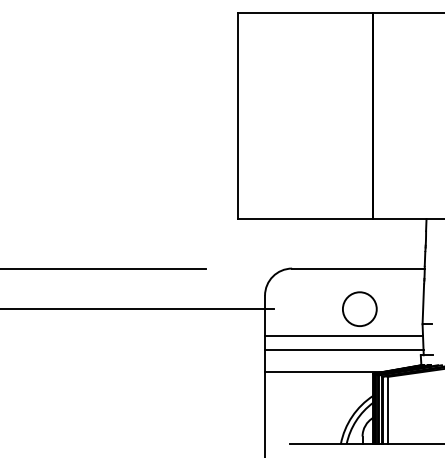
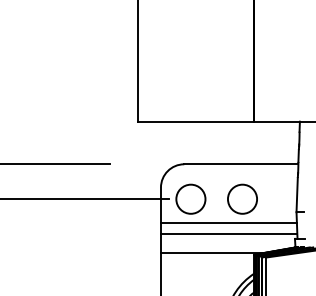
circle: (299, 308) -> (190, 198), added

